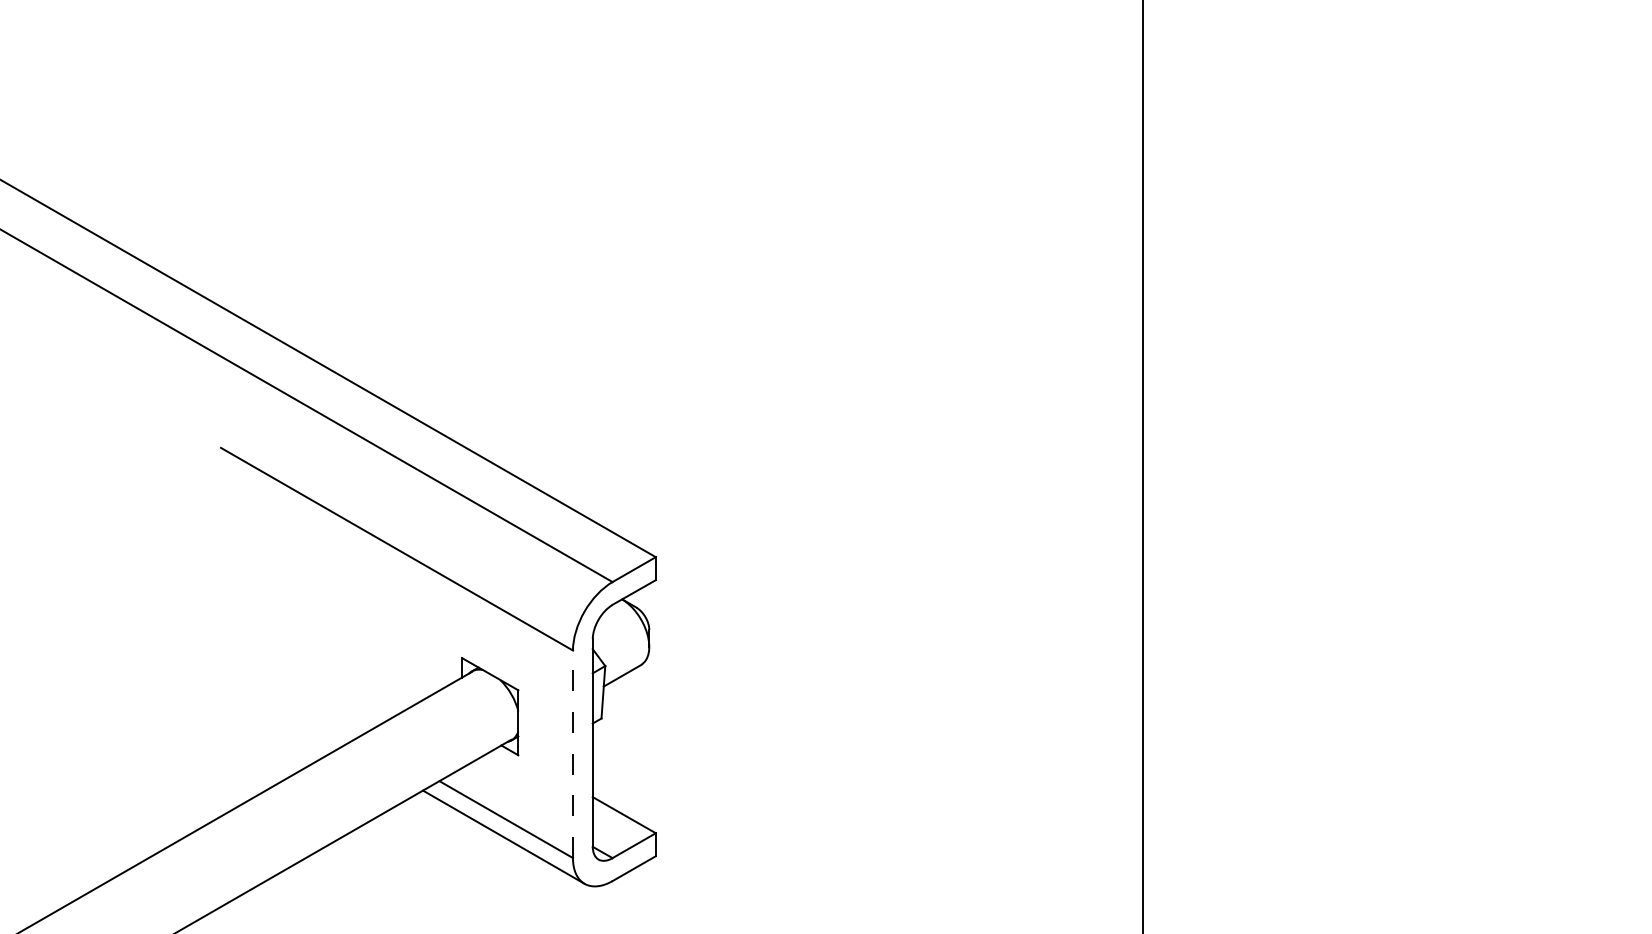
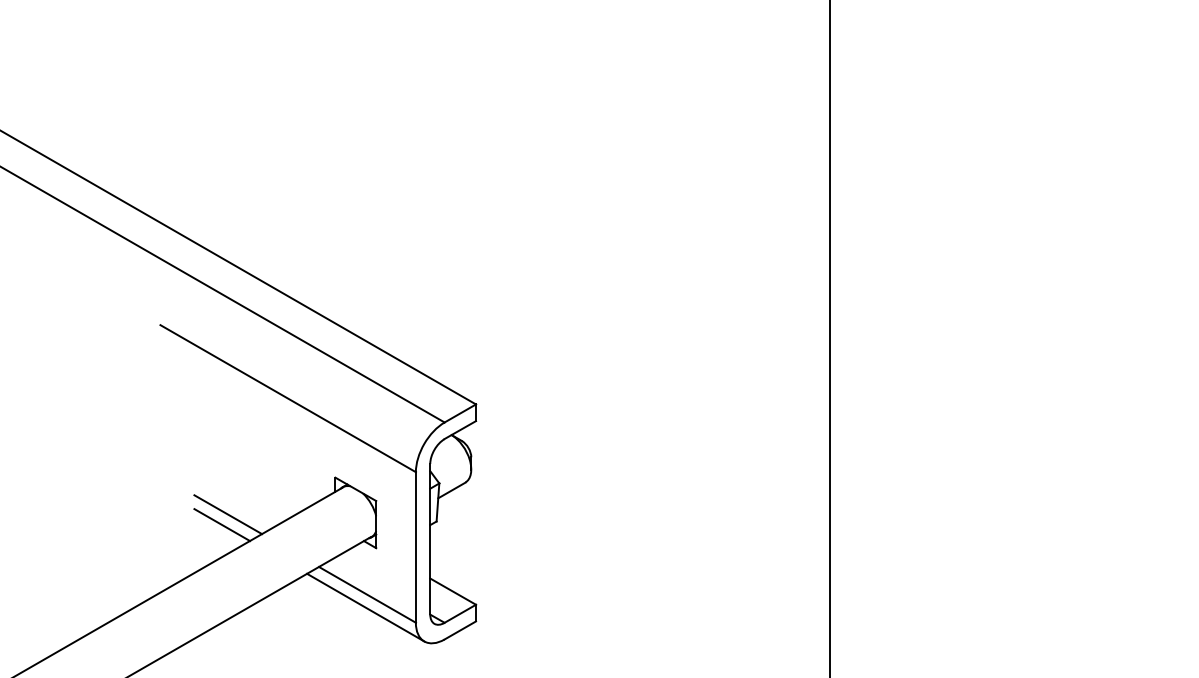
line: (314, 708) -> (228, 514), added
line: (306, 724) -> (222, 525), added
line: (572, 754) -> (415, 547), dashed -> solid

